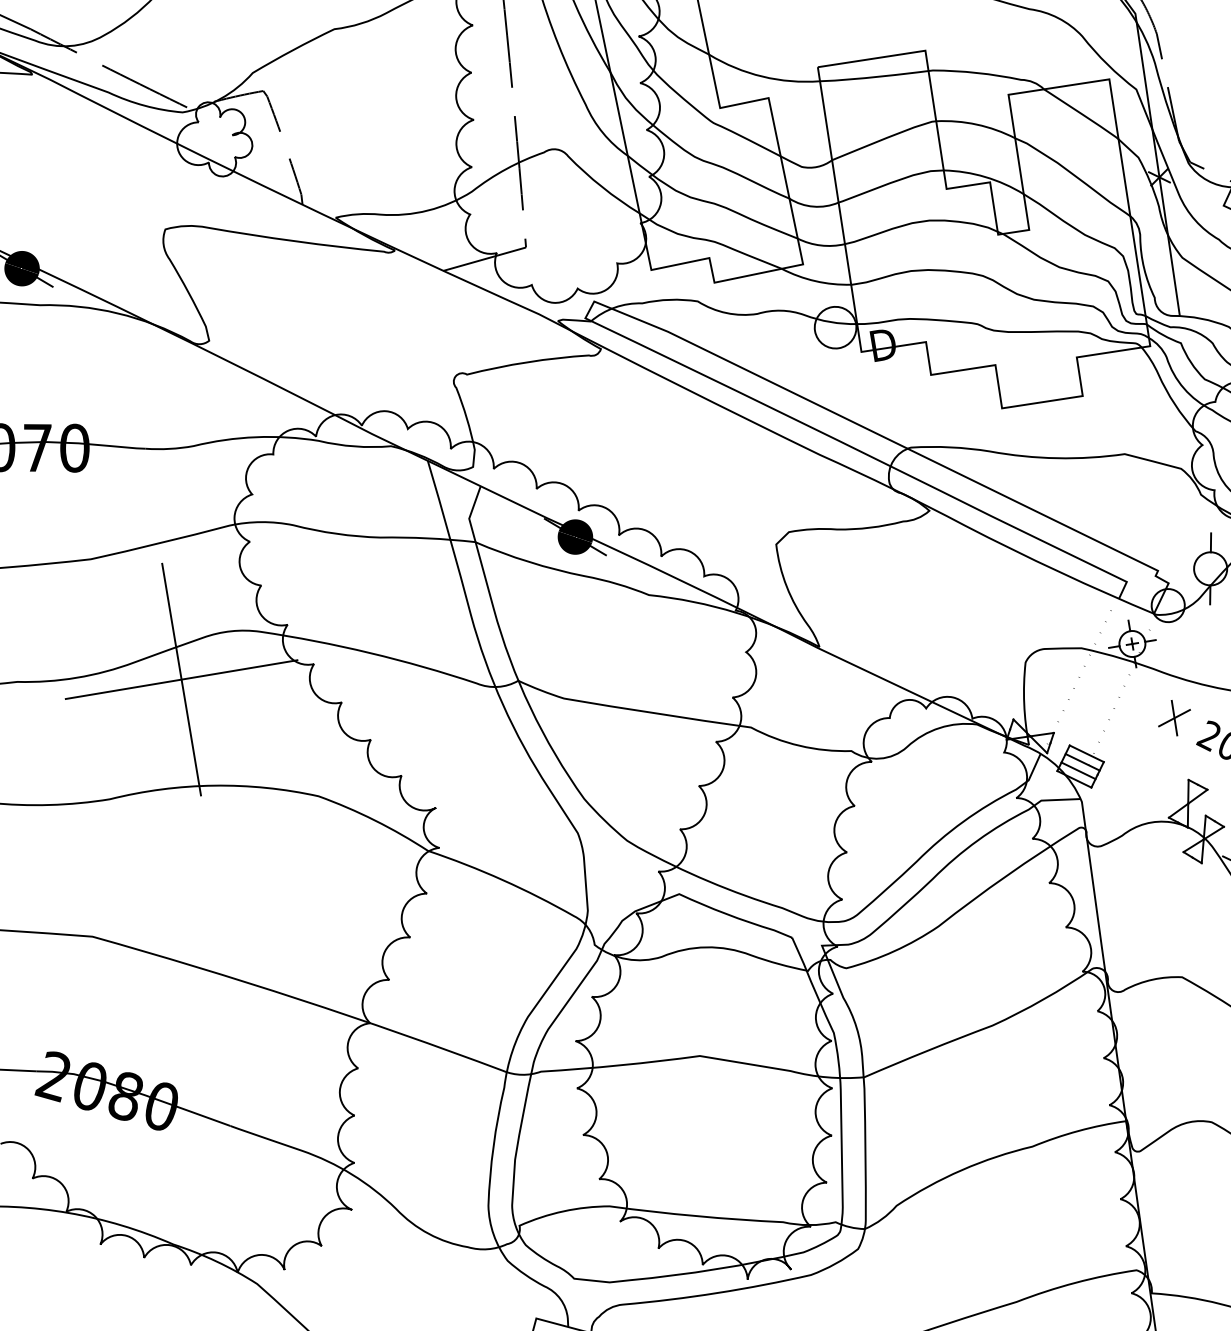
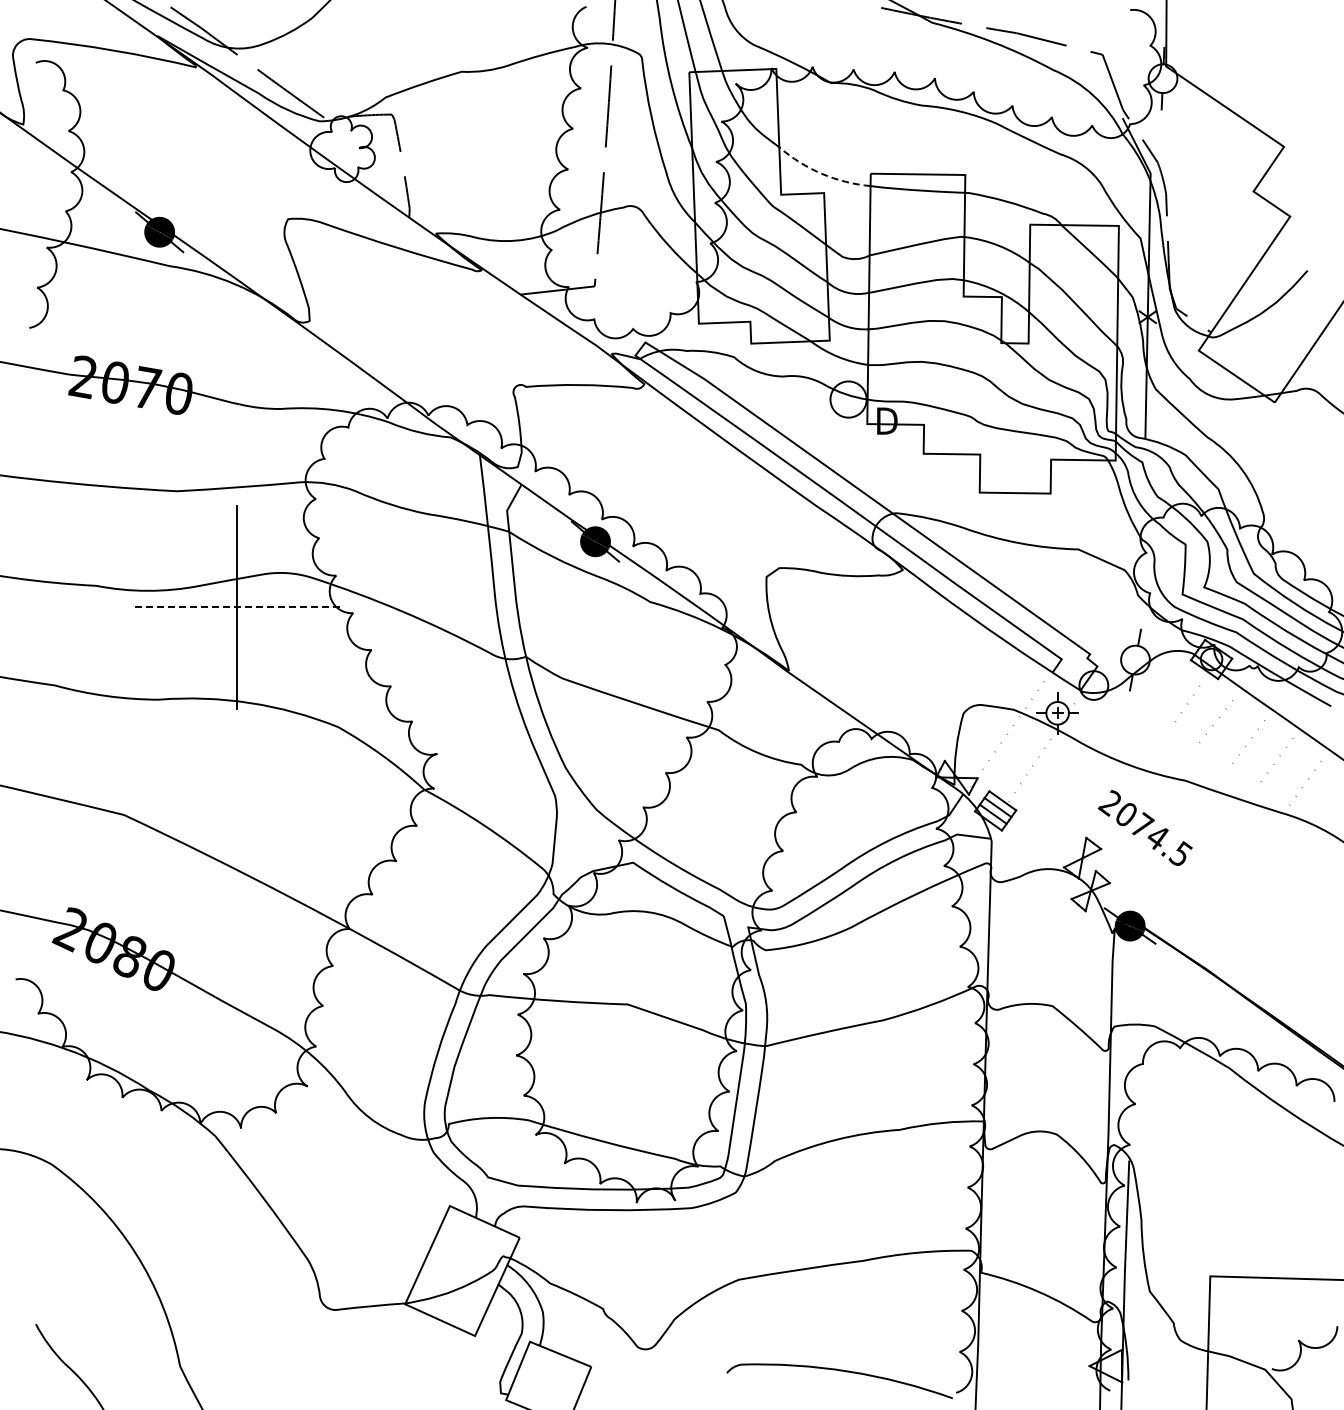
line: (761, 76) -> (821, 173), solid -> dashed
line: (181, 679) -> (237, 607), solid -> dashed
part: (1173, 717) -> (1082, 782), removed

